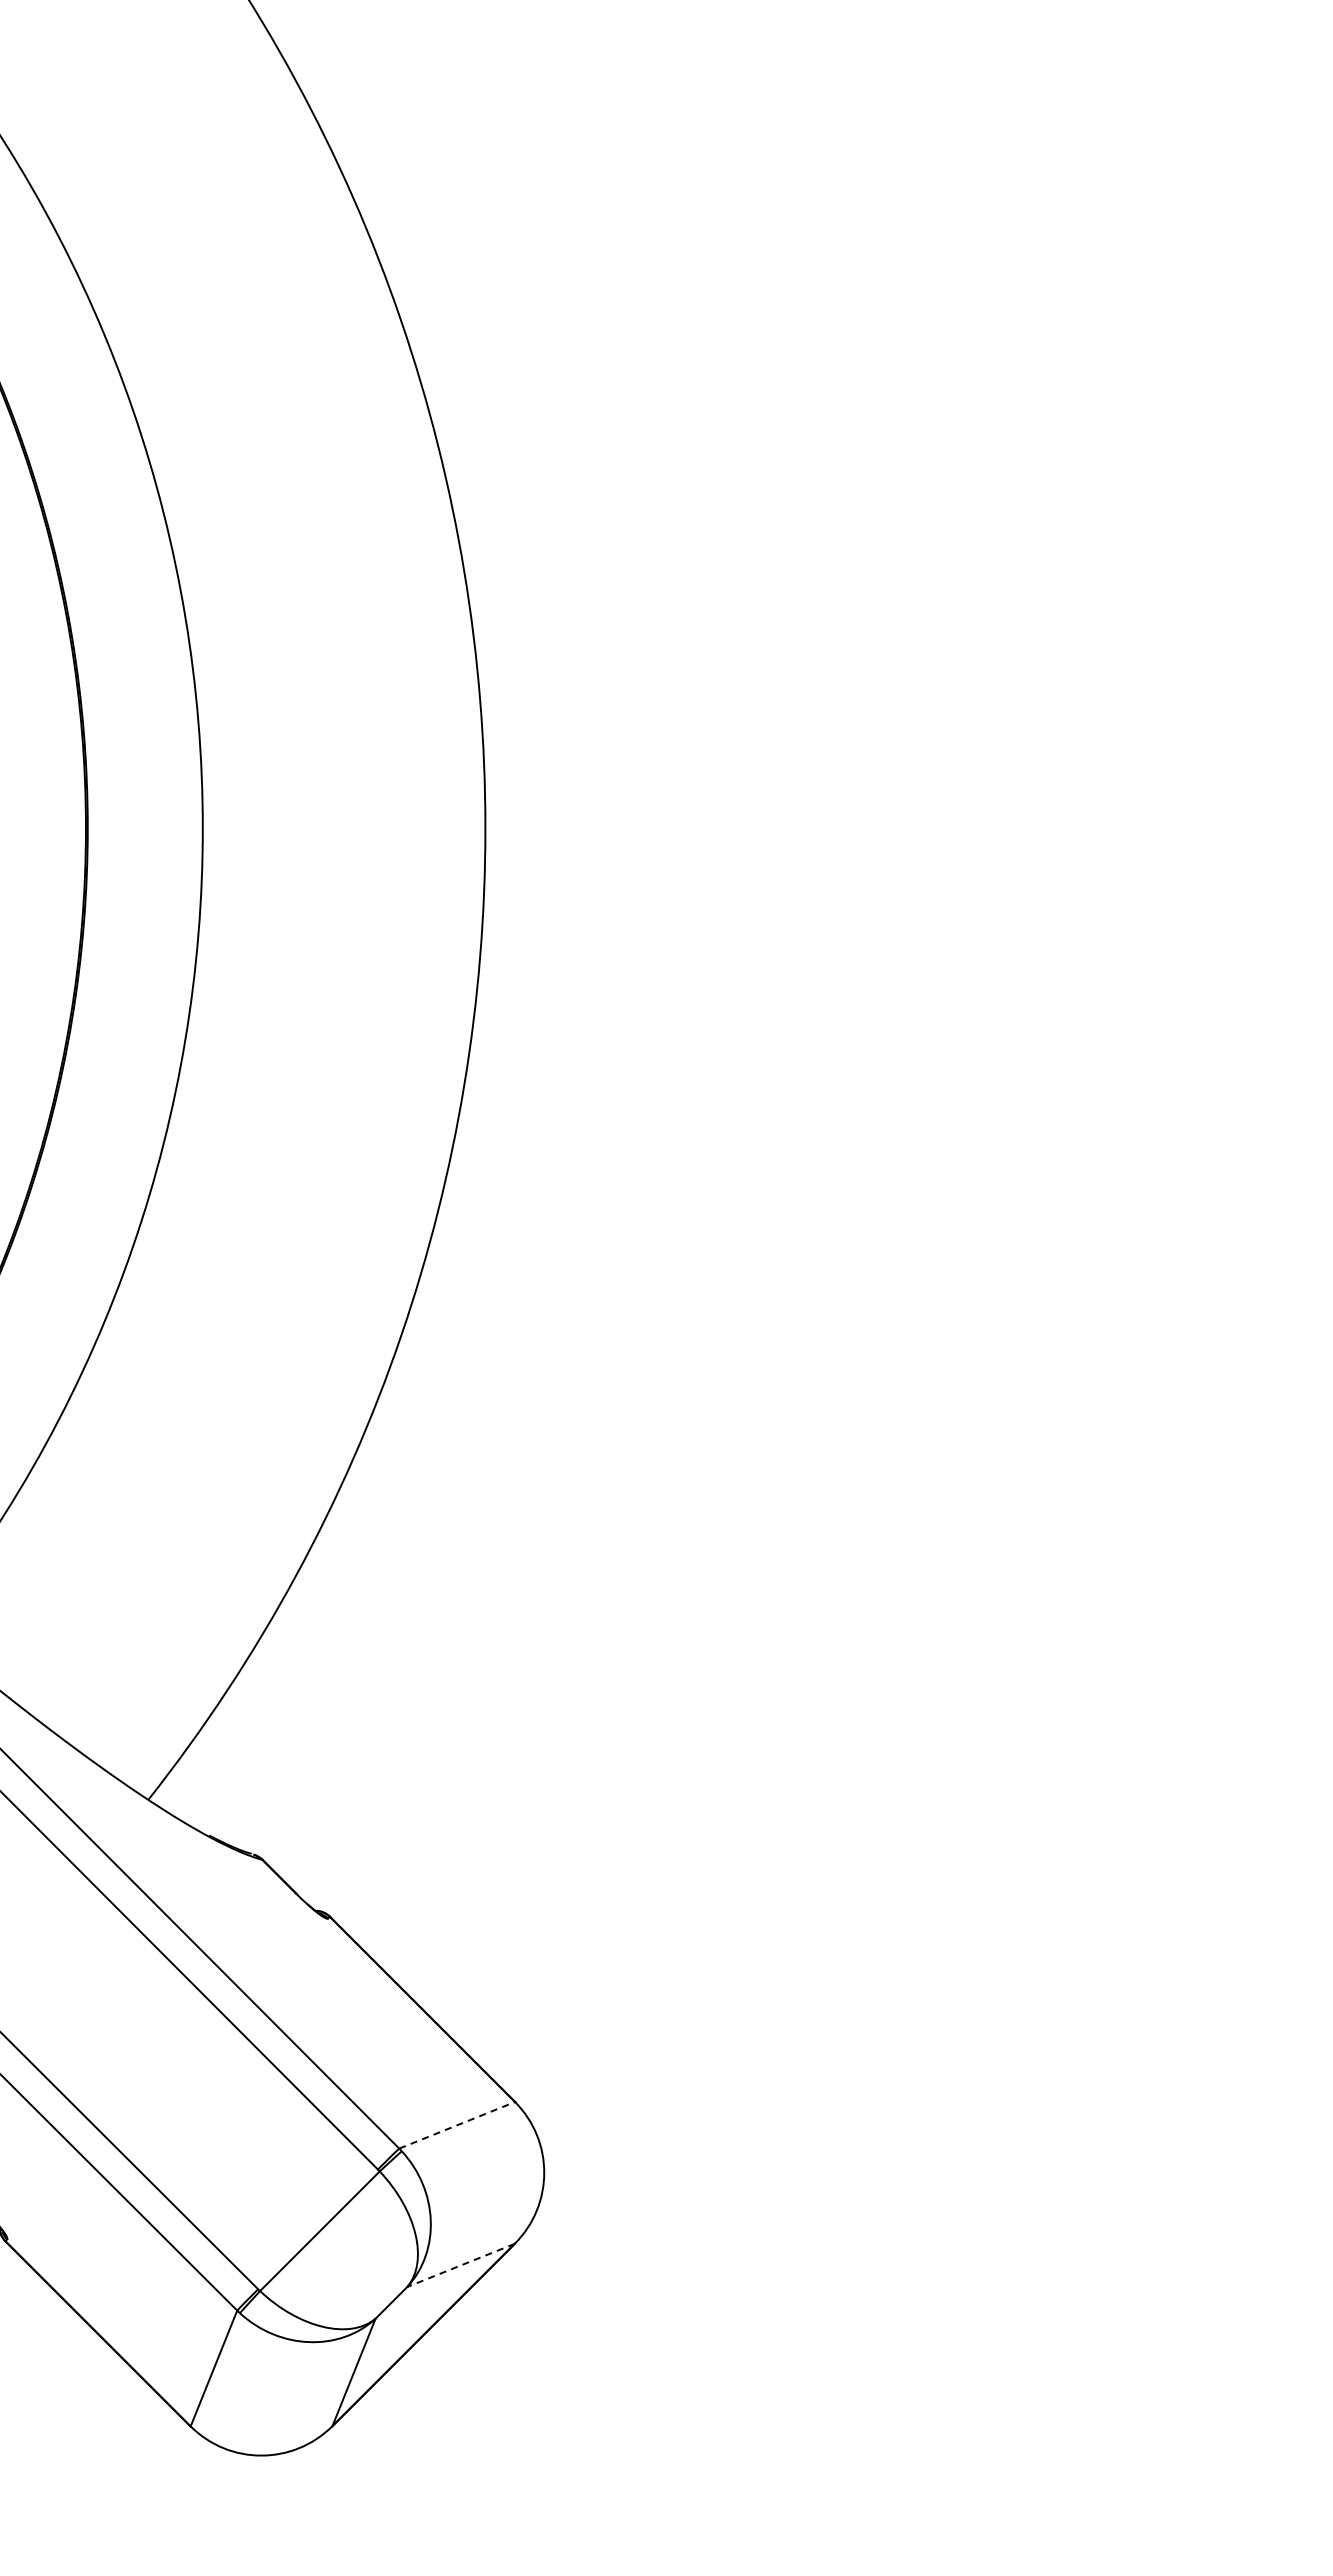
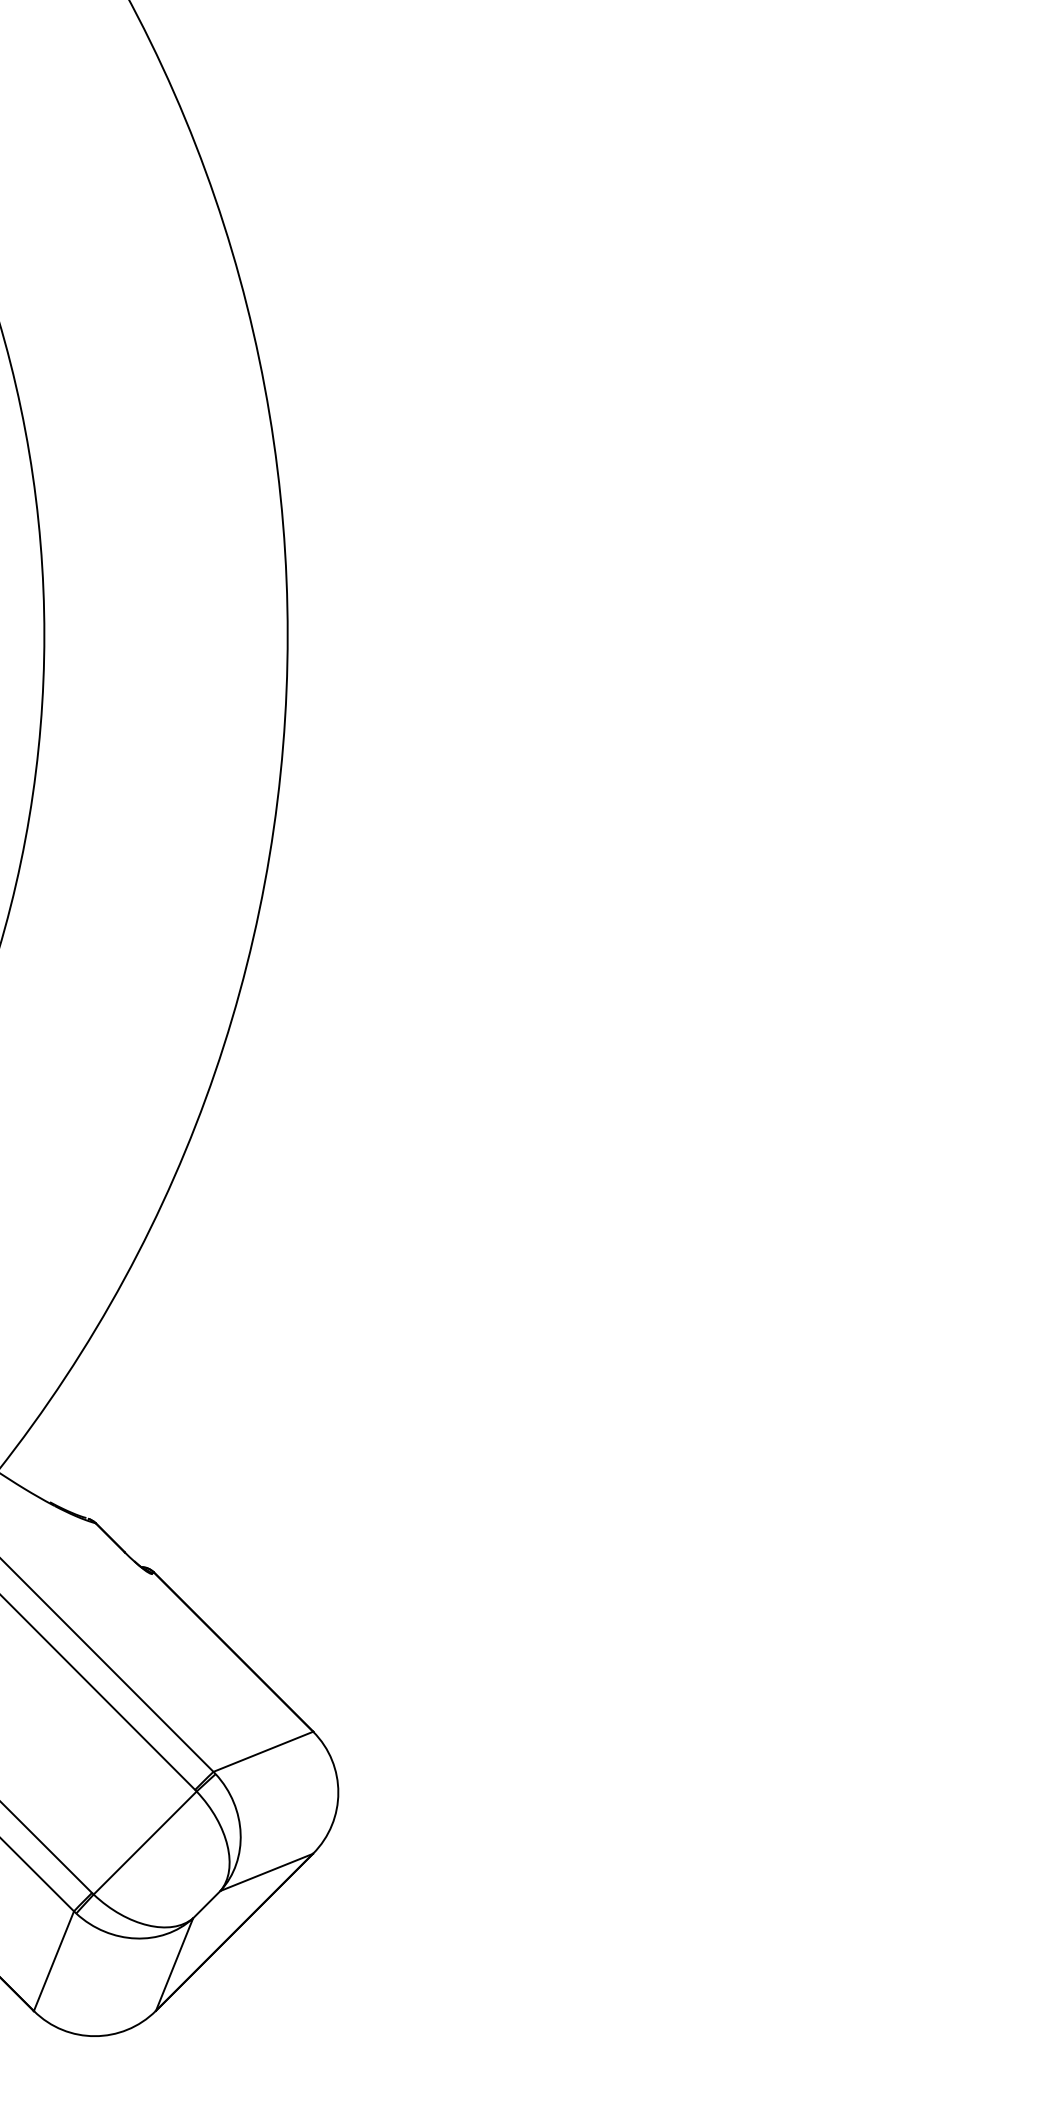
line: (457, 2125) -> (263, 1751), dashed -> solid
line: (461, 2265) -> (267, 1872), dashed -> solid

